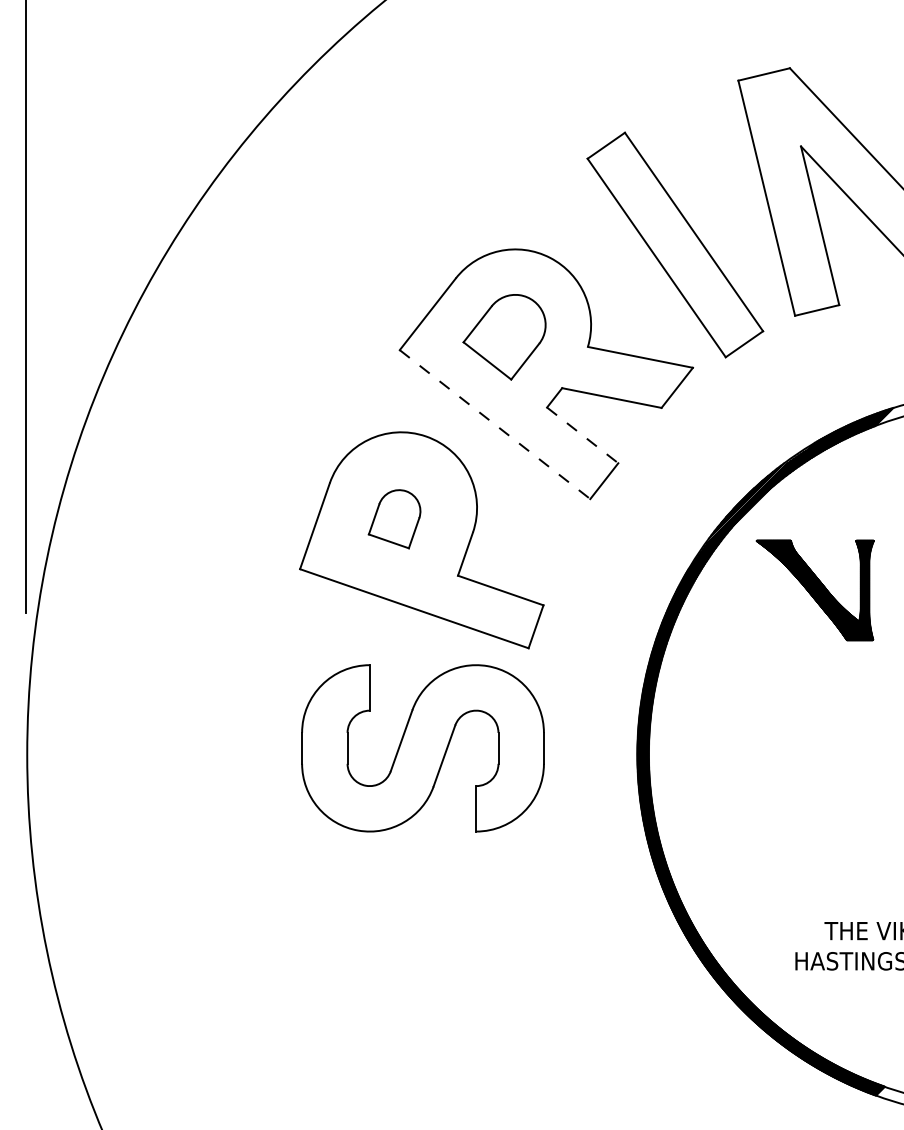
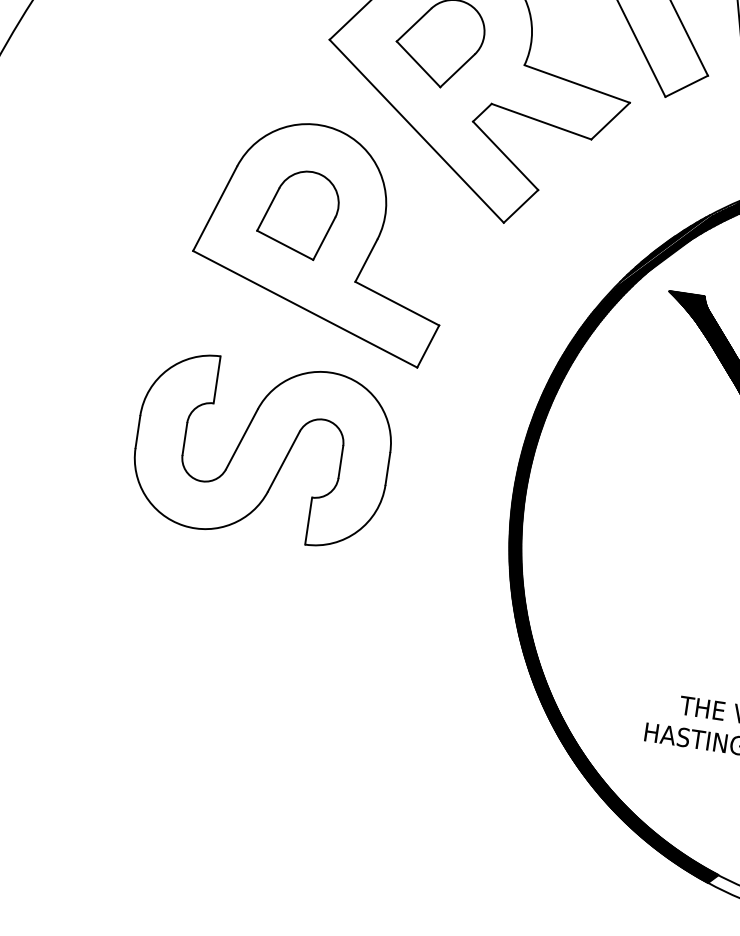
line: (495, 424) -> (417, 131), dashed -> solid
line: (583, 435) -> (506, 156), dashed -> solid
part: (394, 518) -> (298, 212), size x1.43
part: (422, 748) -> (262, 450), moved

